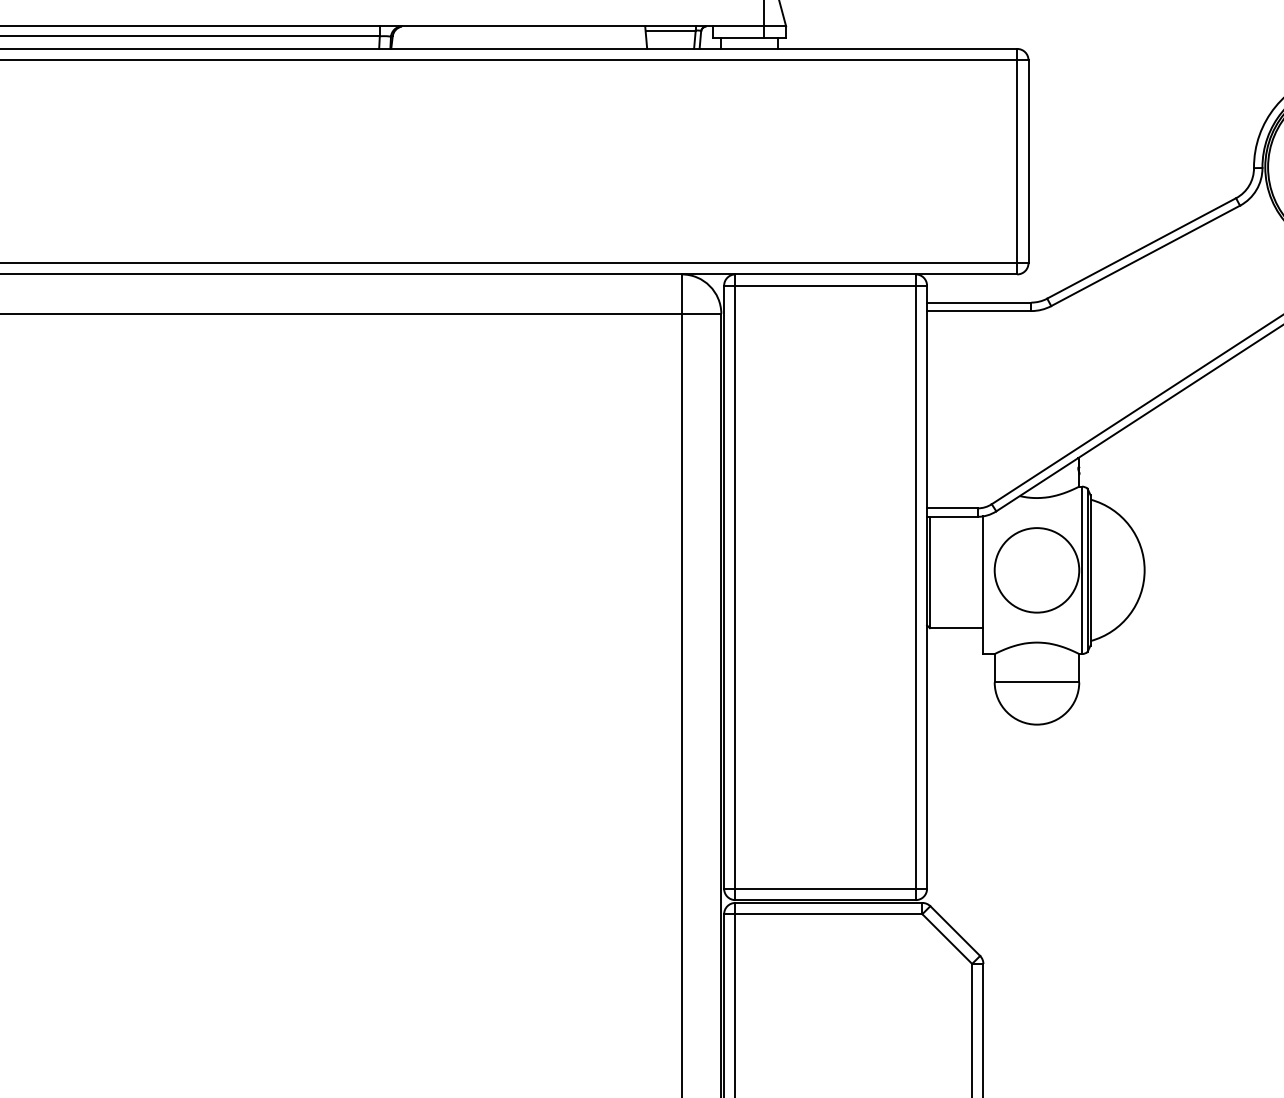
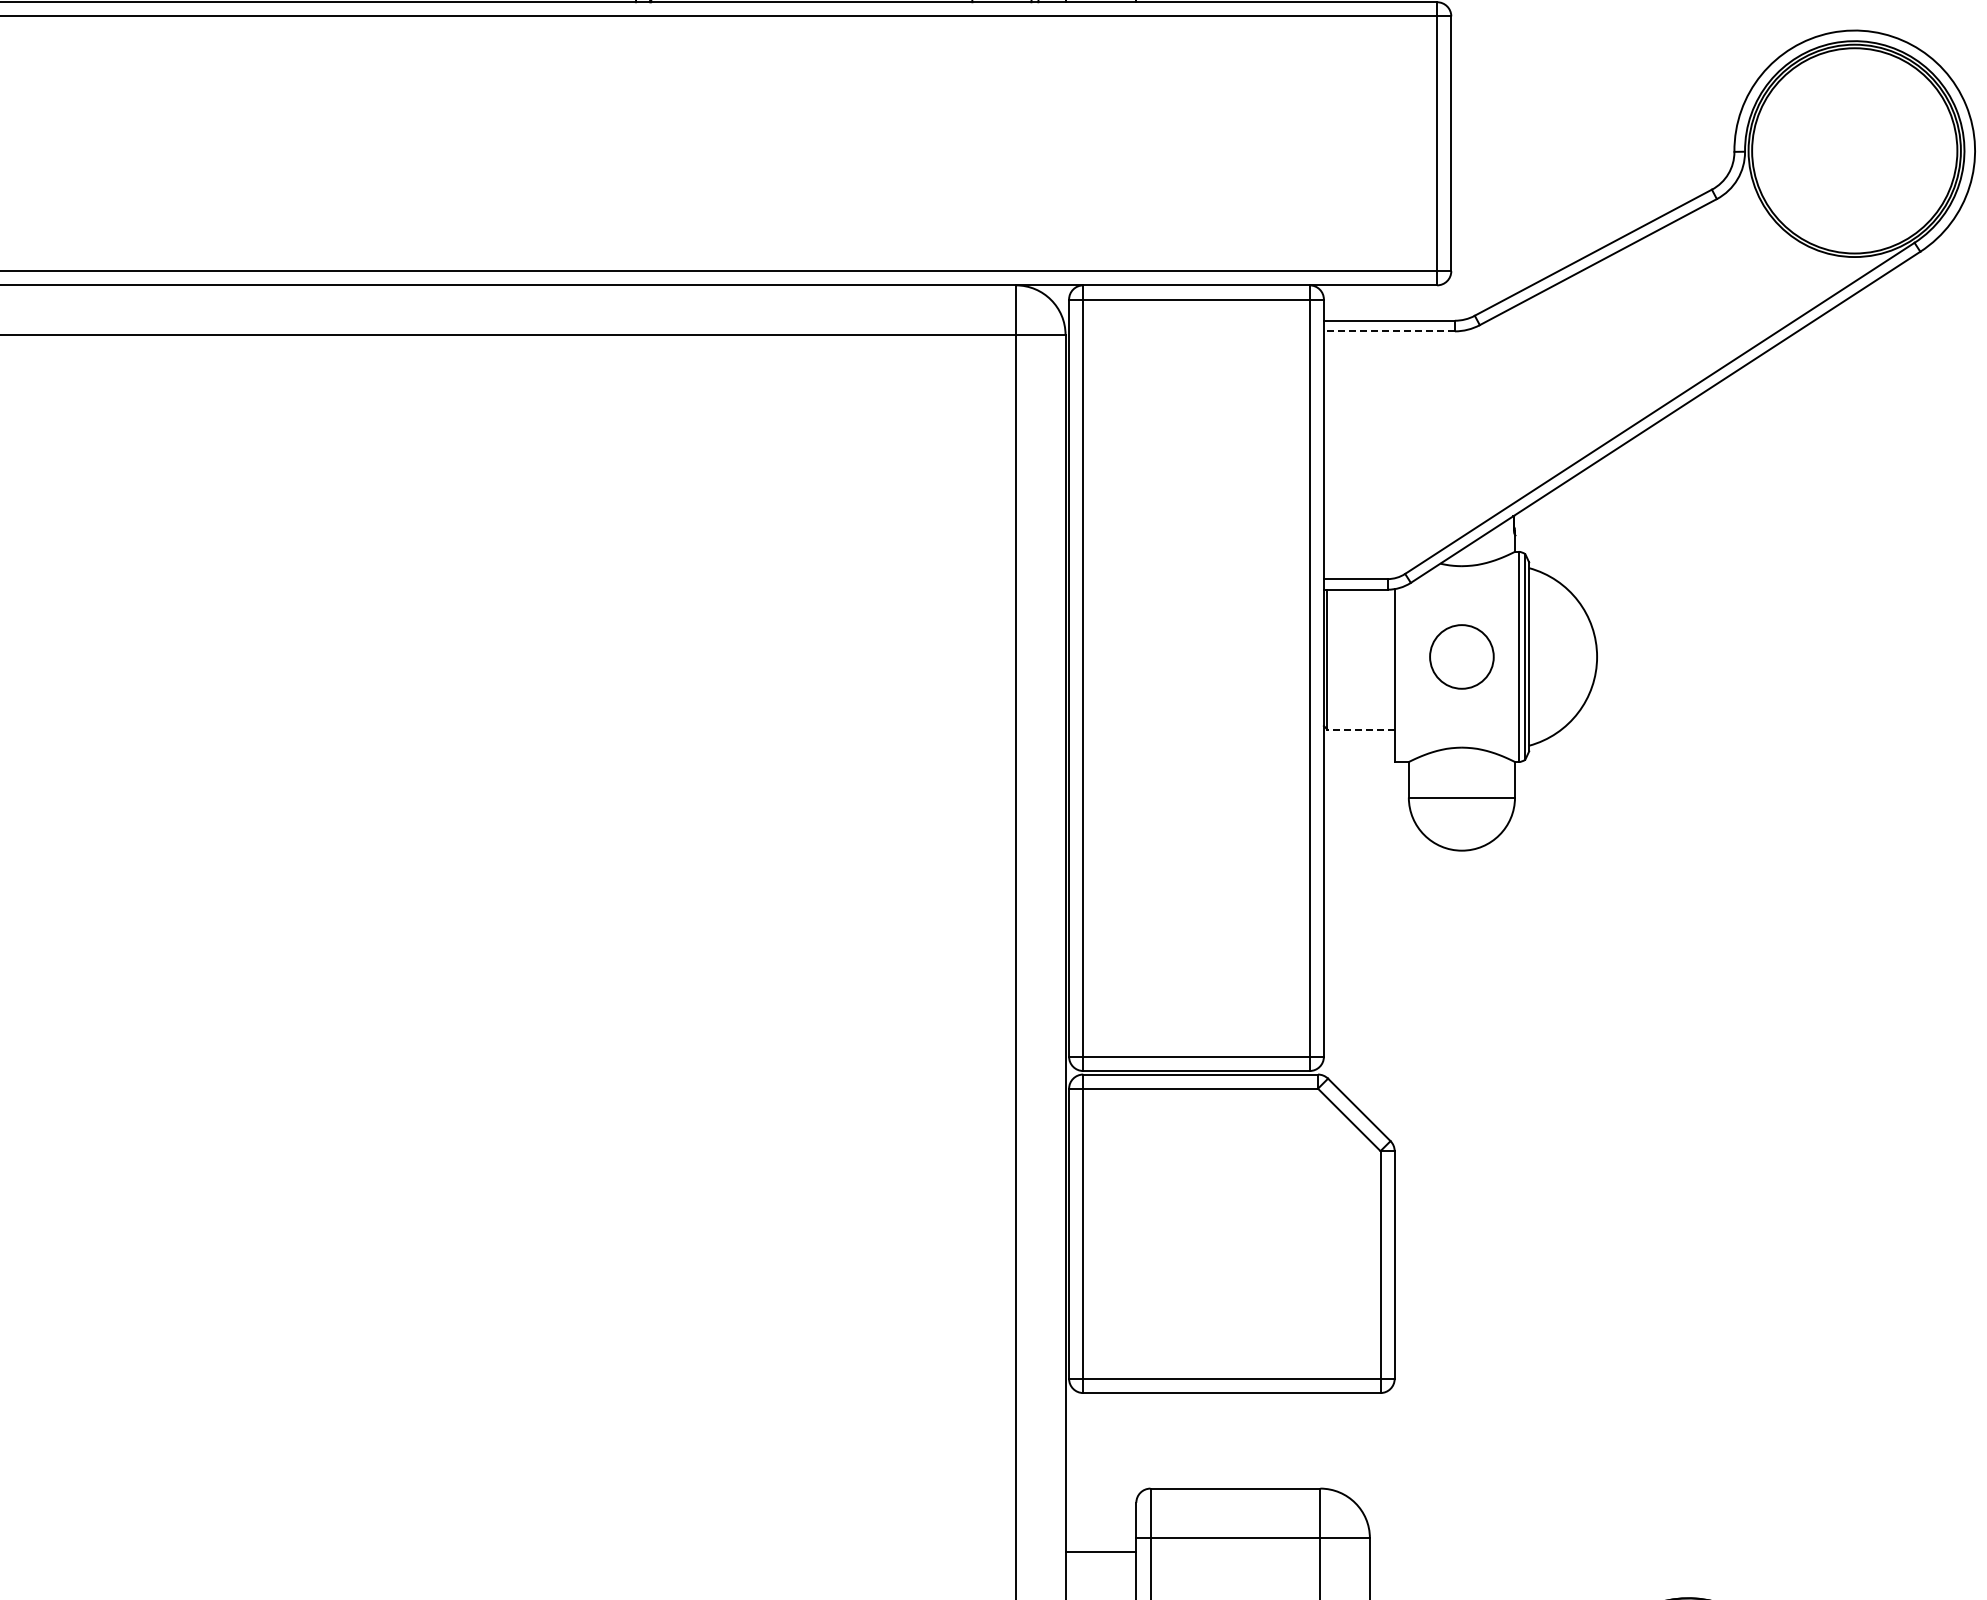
line: (979, 311) -> (1389, 331), solid -> dashed
circle: (1036, 570) -> (1461, 656), size x0.6
line: (957, 628) -> (1361, 729), solid -> dashed

